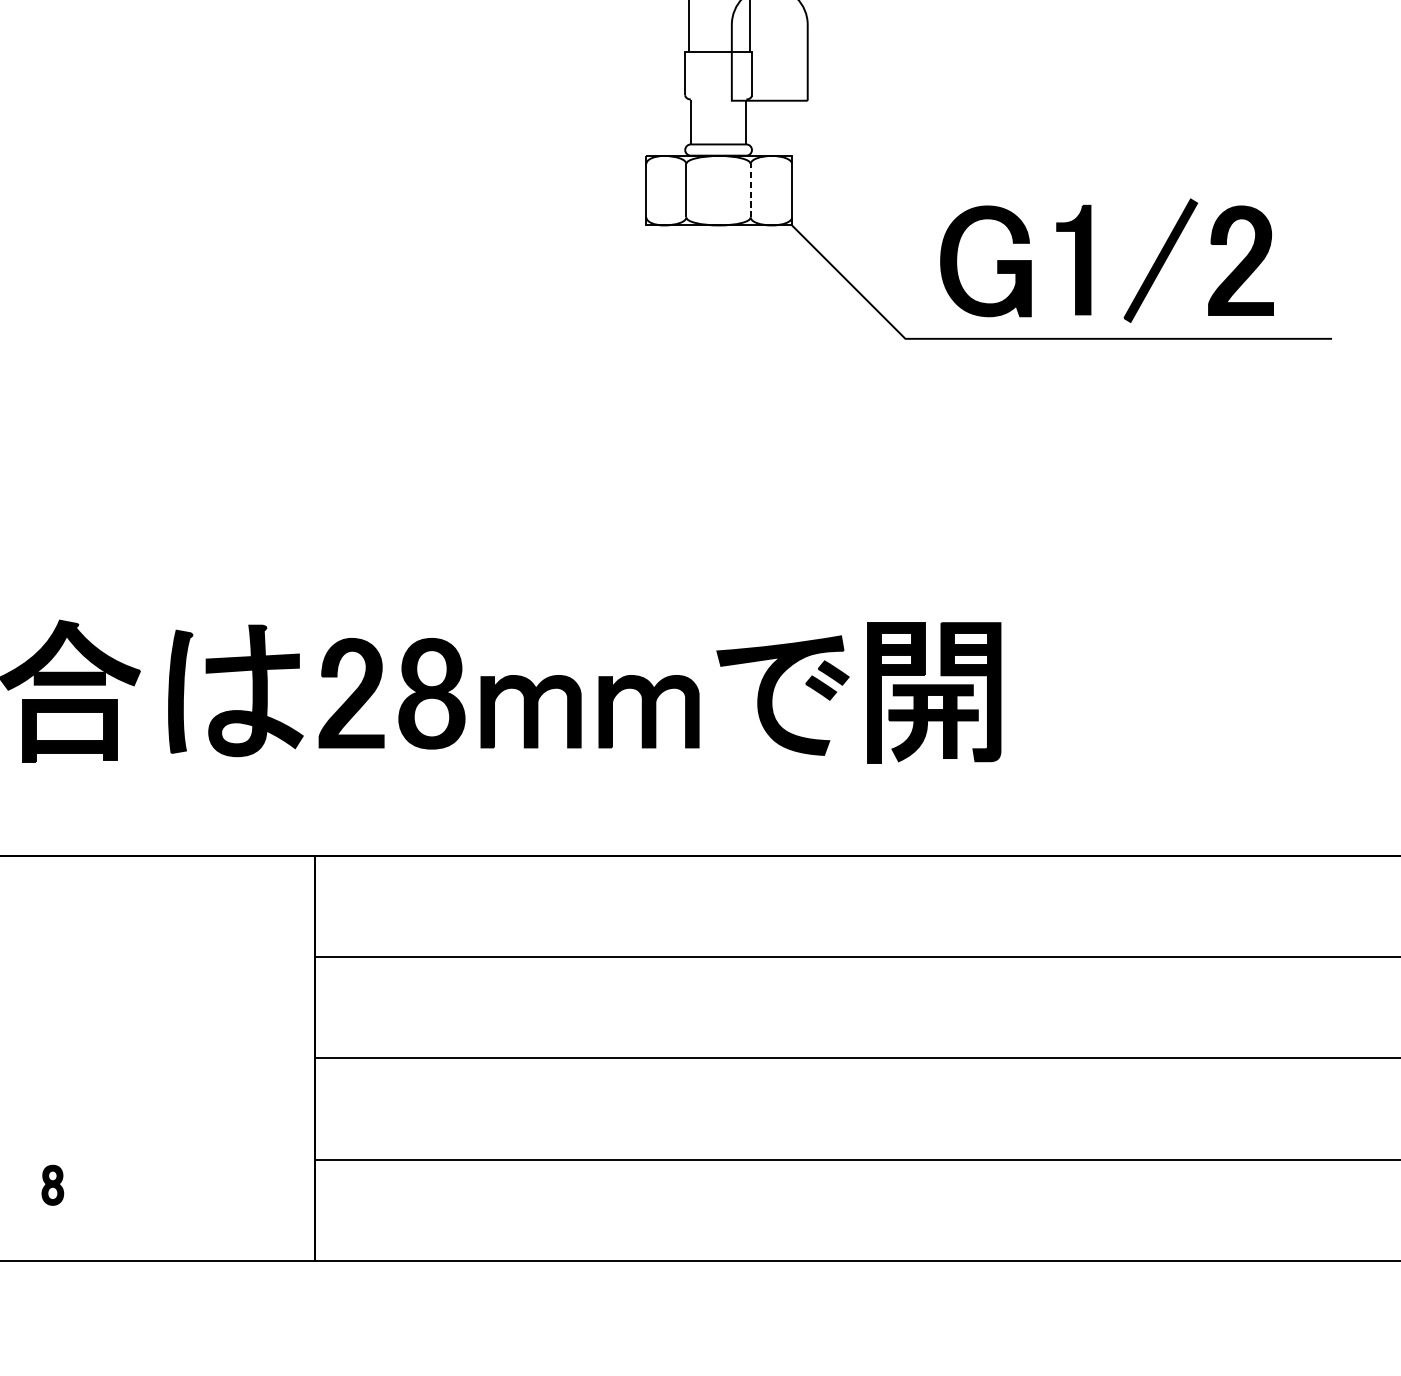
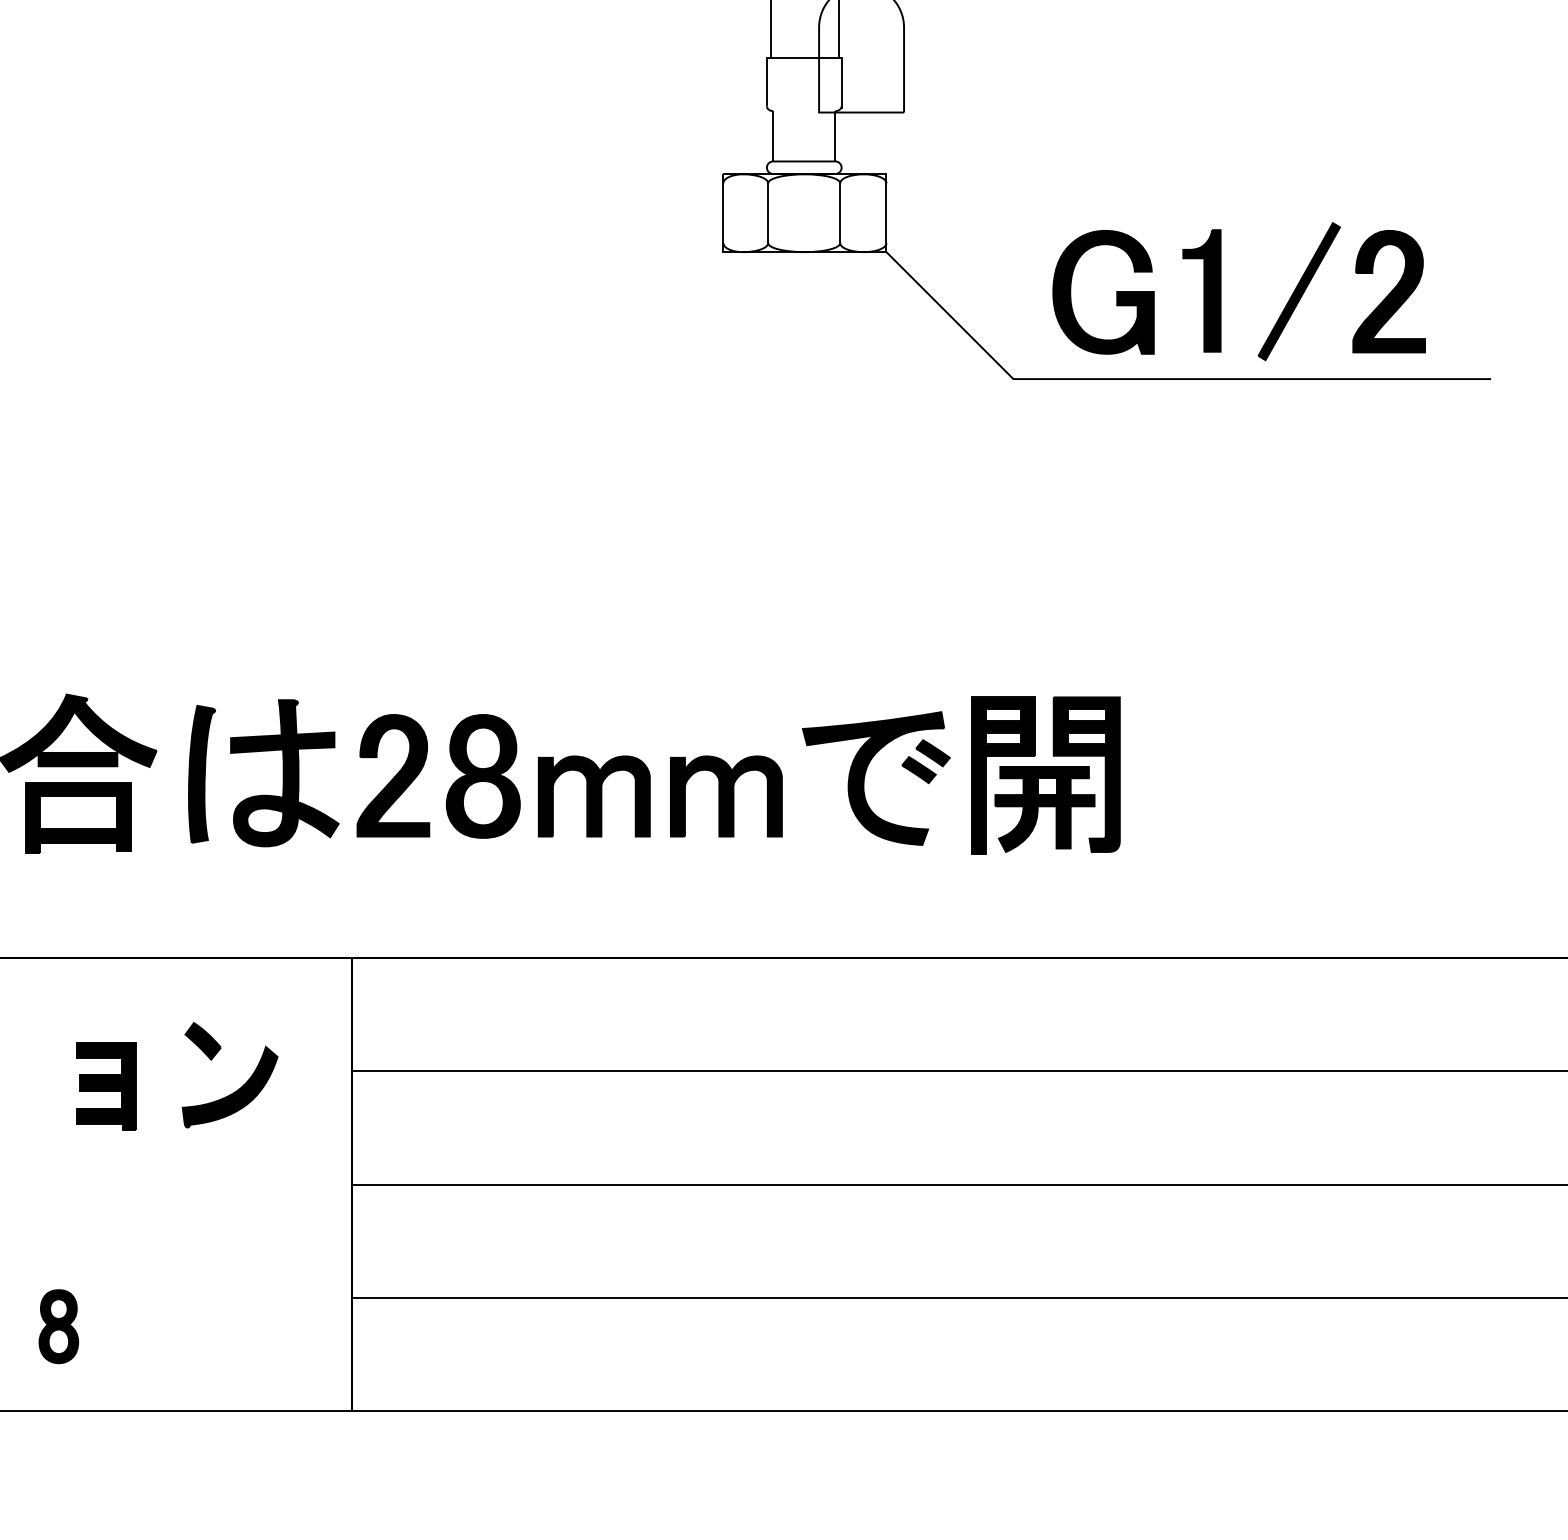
line: (750, 190) -> (840, 213), dashed -> solid
part: (95, 970) -> (106, 1086), added
part: (213, 972) -> (238, 1088), added
part: (52, 1185) -> (58, 1326), size x1.67

